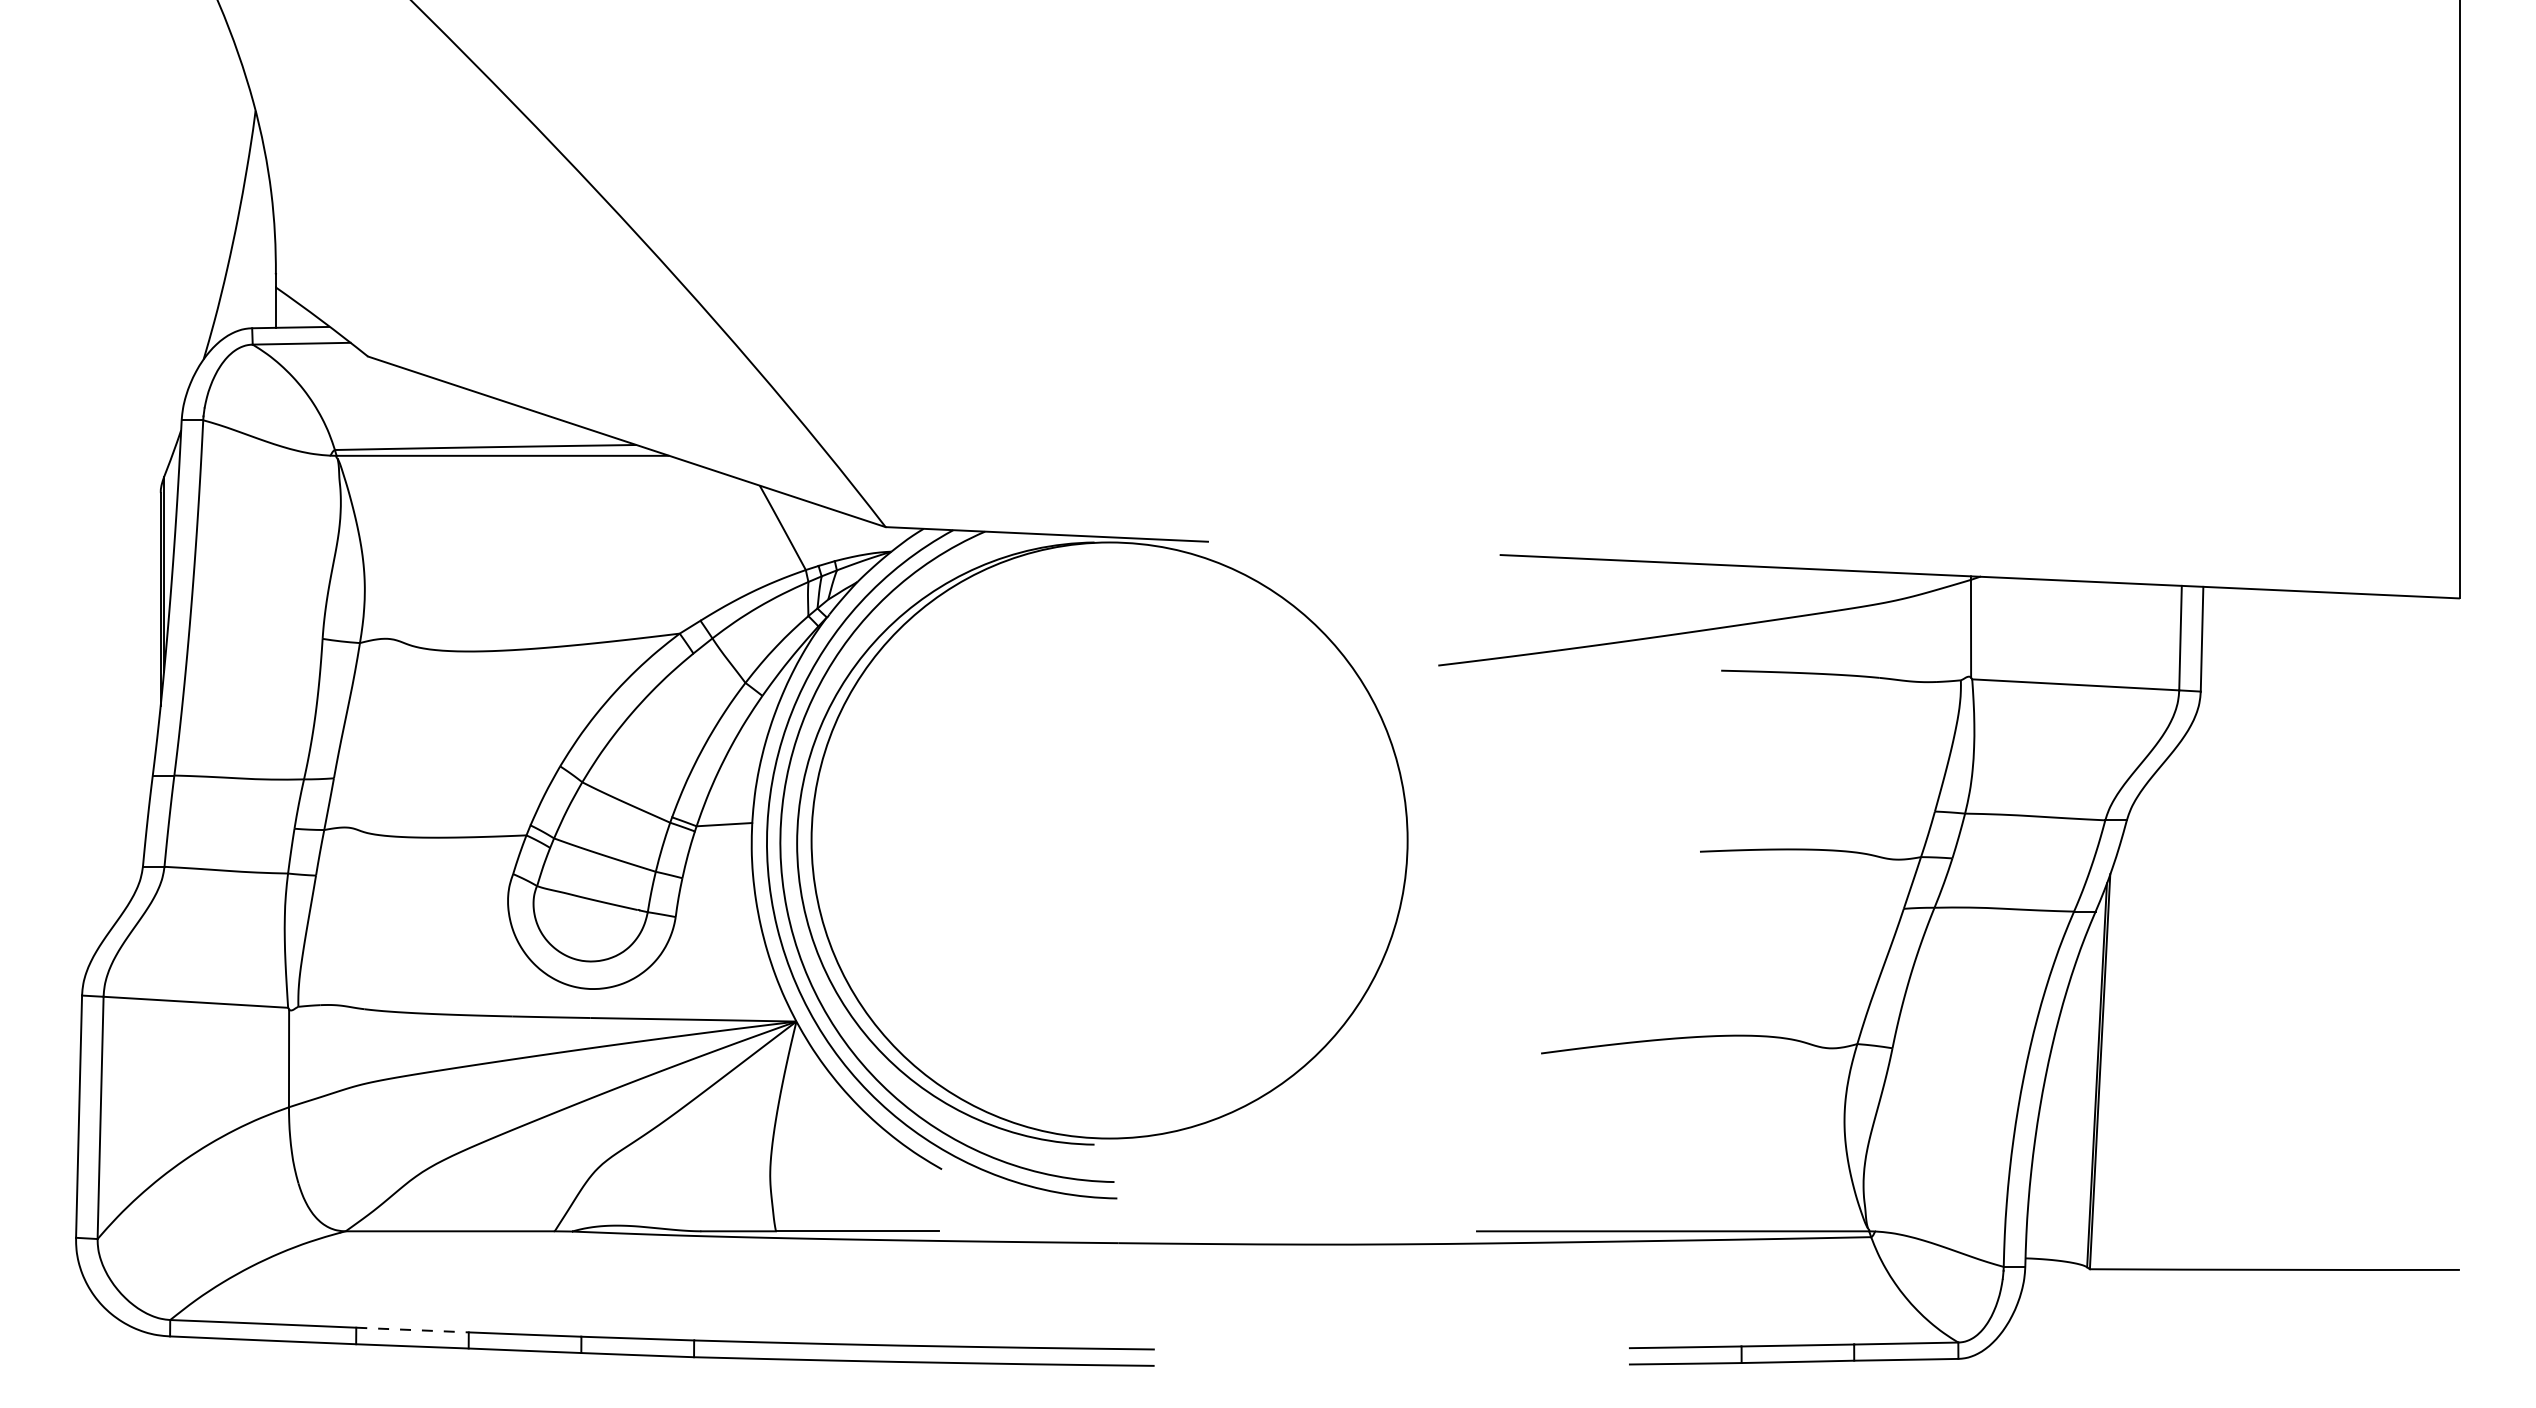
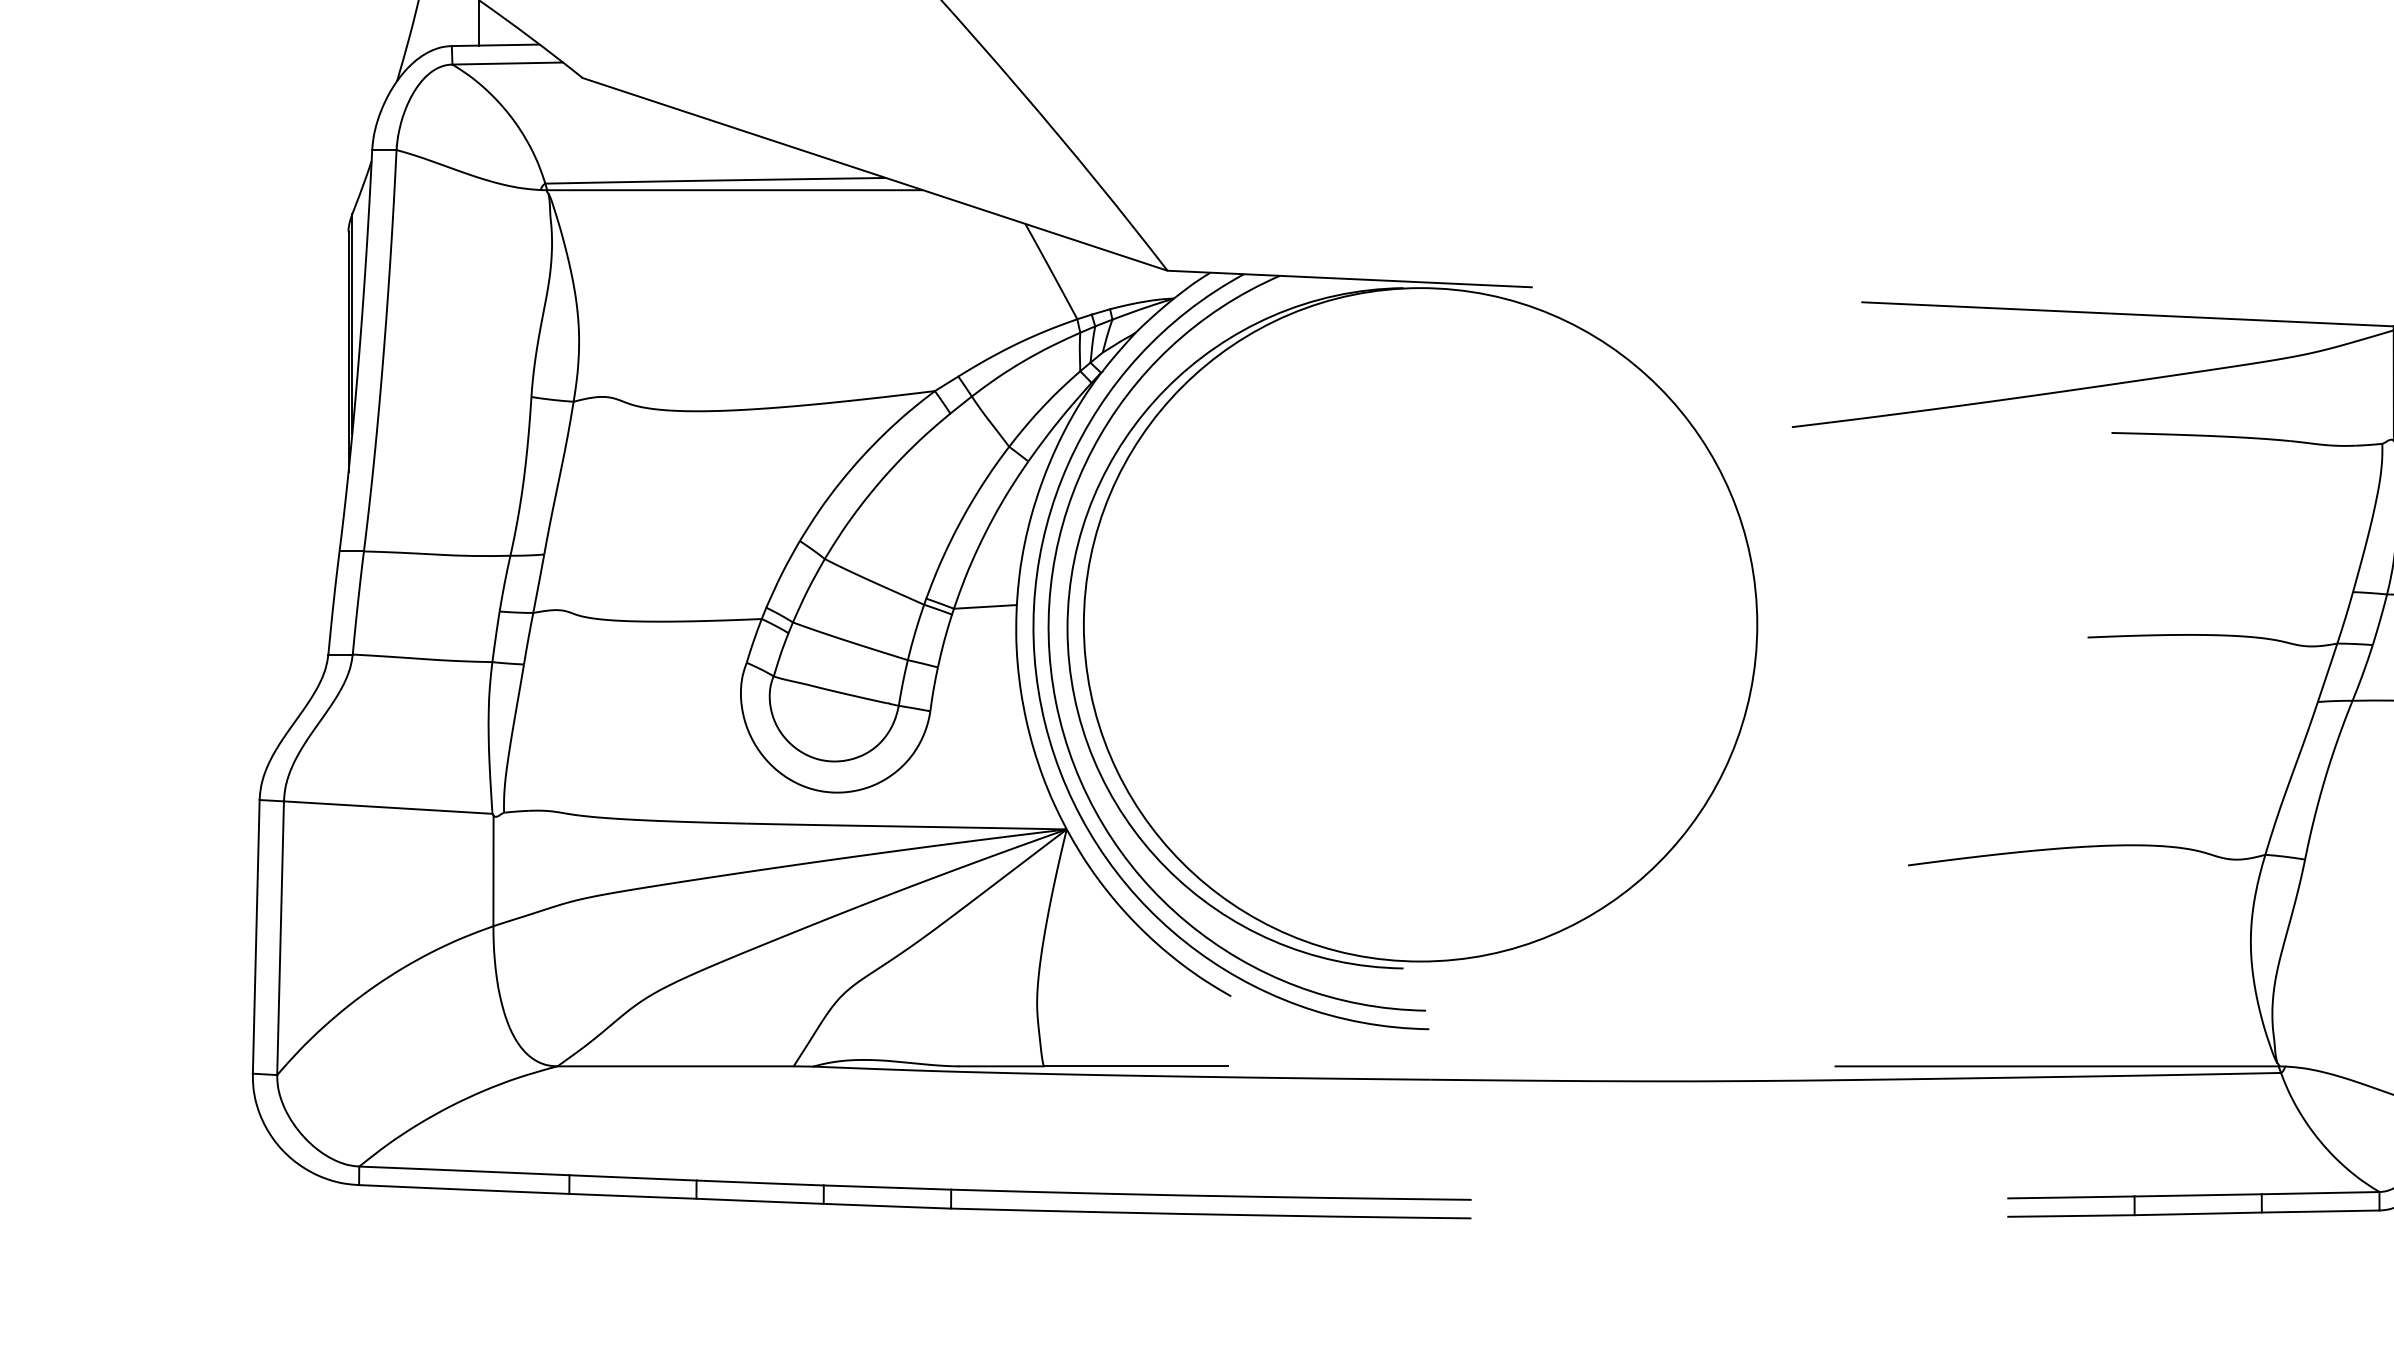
line: (413, 1330) -> (634, 1178), dashed -> solid

